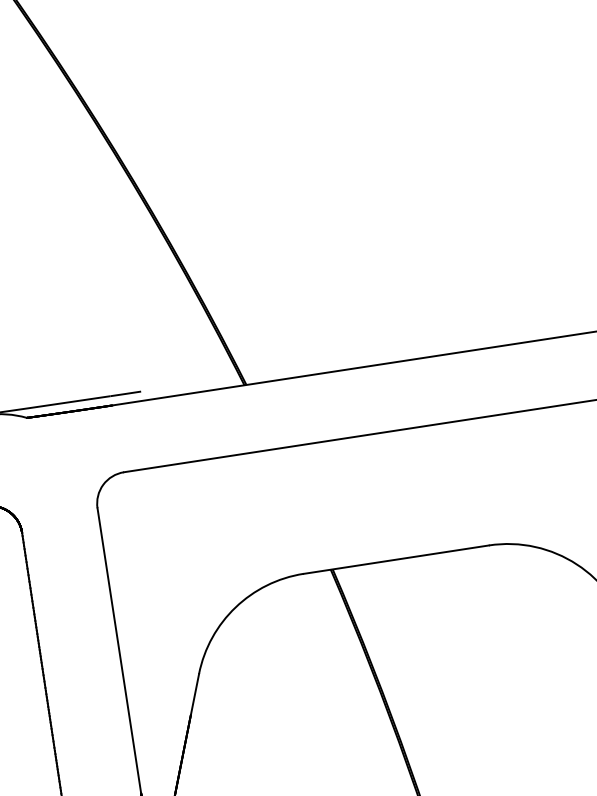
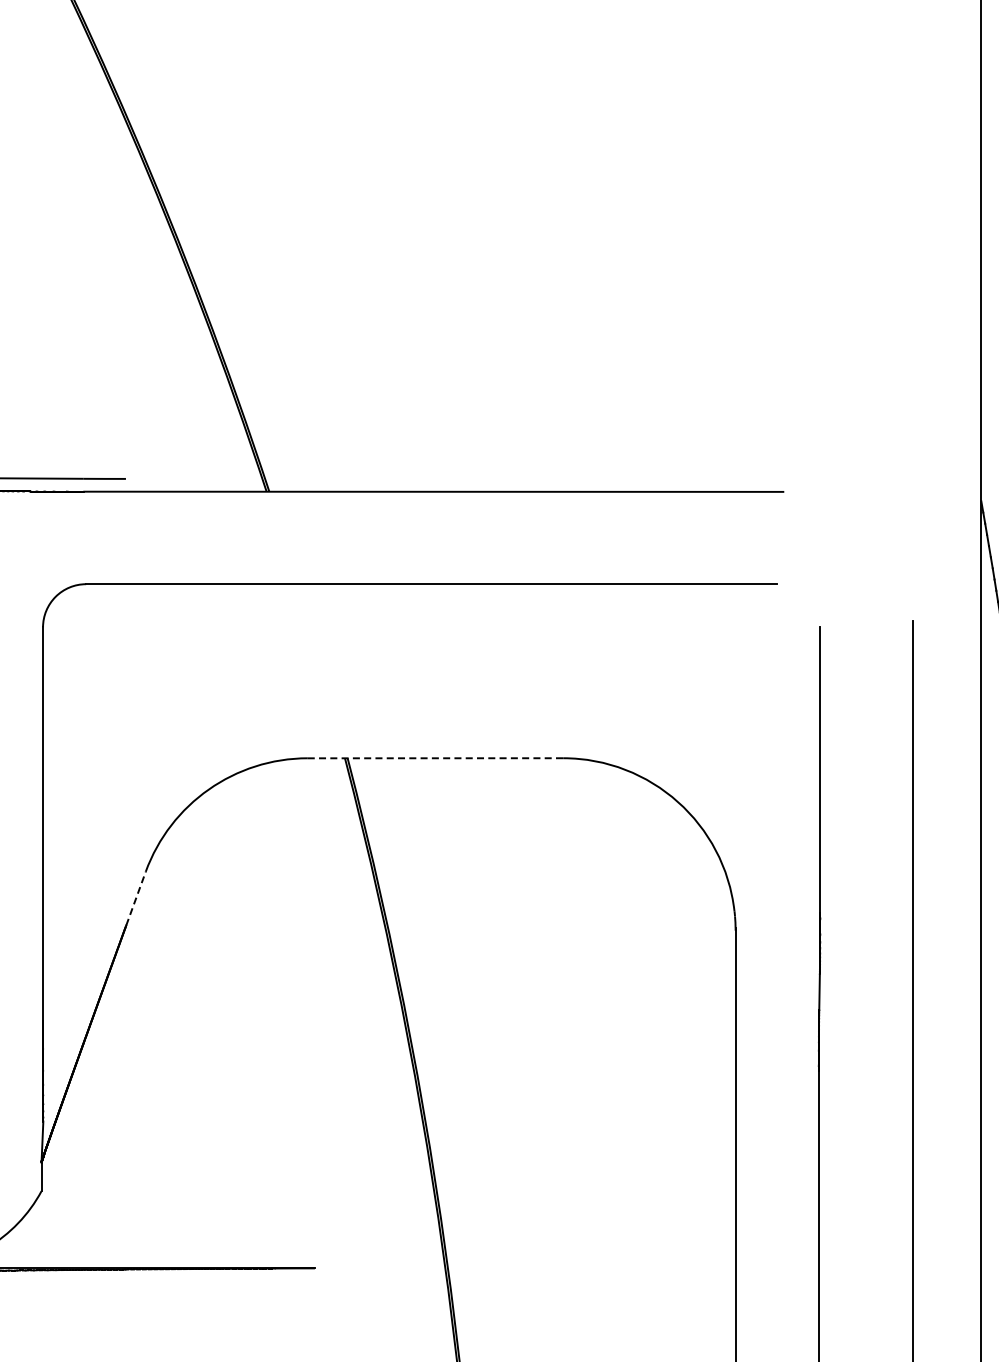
line: (396, 559) -> (435, 758), solid -> dashed
line: (195, 694) -> (136, 898), solid -> dashed

